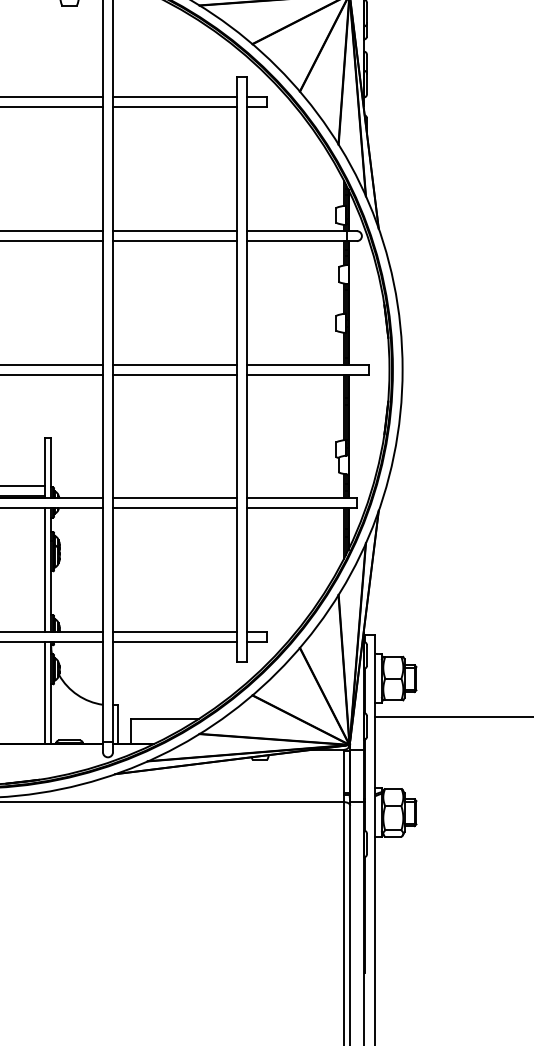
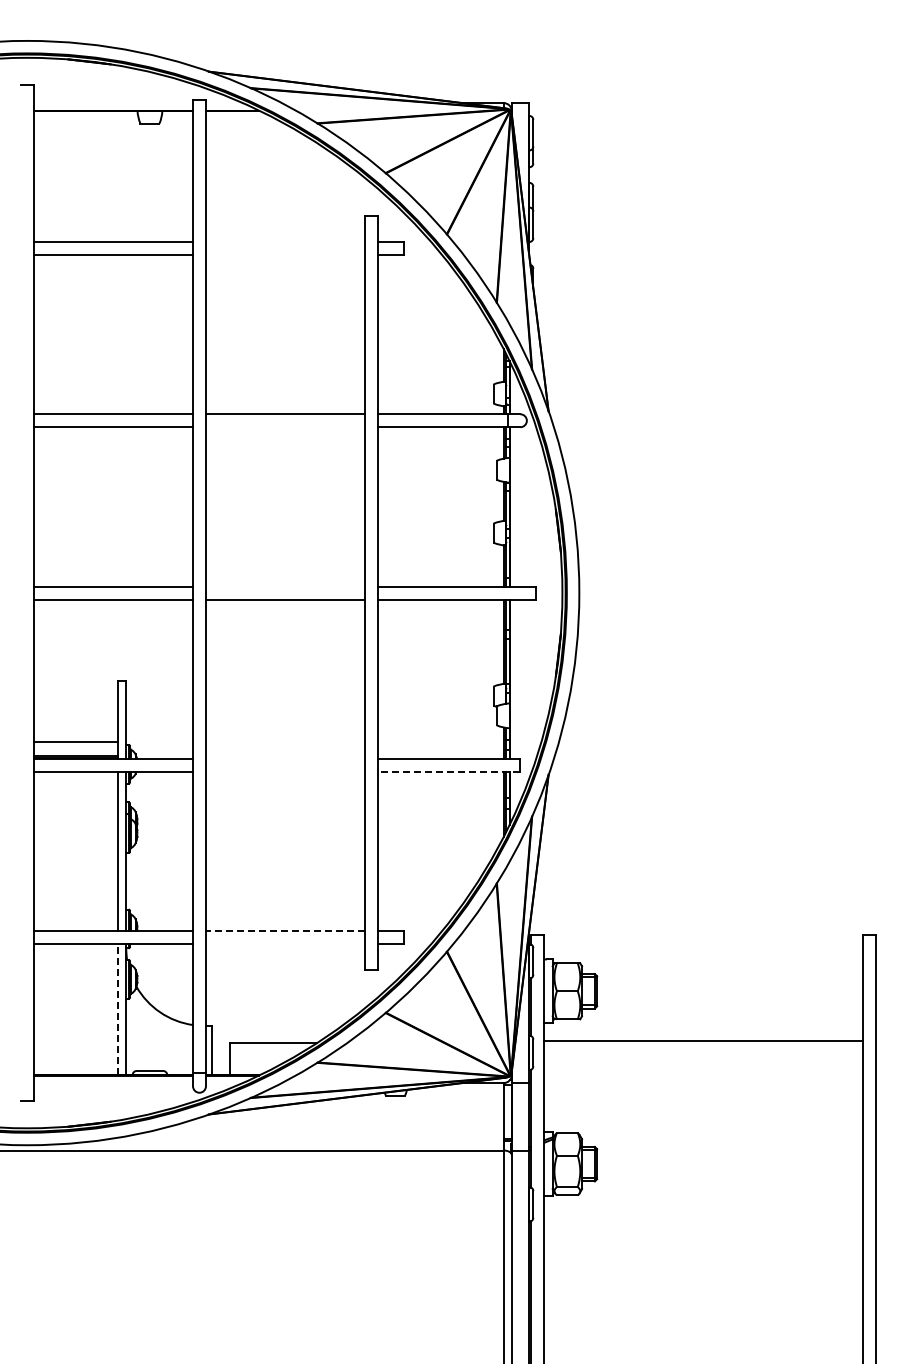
line: (174, 97) -> (285, 242), removed
line: (174, 107) -> (285, 254), removed
line: (174, 241) -> (285, 427), removed
line: (174, 364) -> (285, 586), removed
line: (174, 498) -> (285, 758), removed
line: (174, 508) -> (285, 771), removed
line: (301, 508) -> (448, 771), solid -> dashed
line: (174, 632) -> (285, 931), solid -> dashed
line: (174, 642) -> (285, 944), removed
line: (44, 692) -> (117, 1009), solid -> dashed

